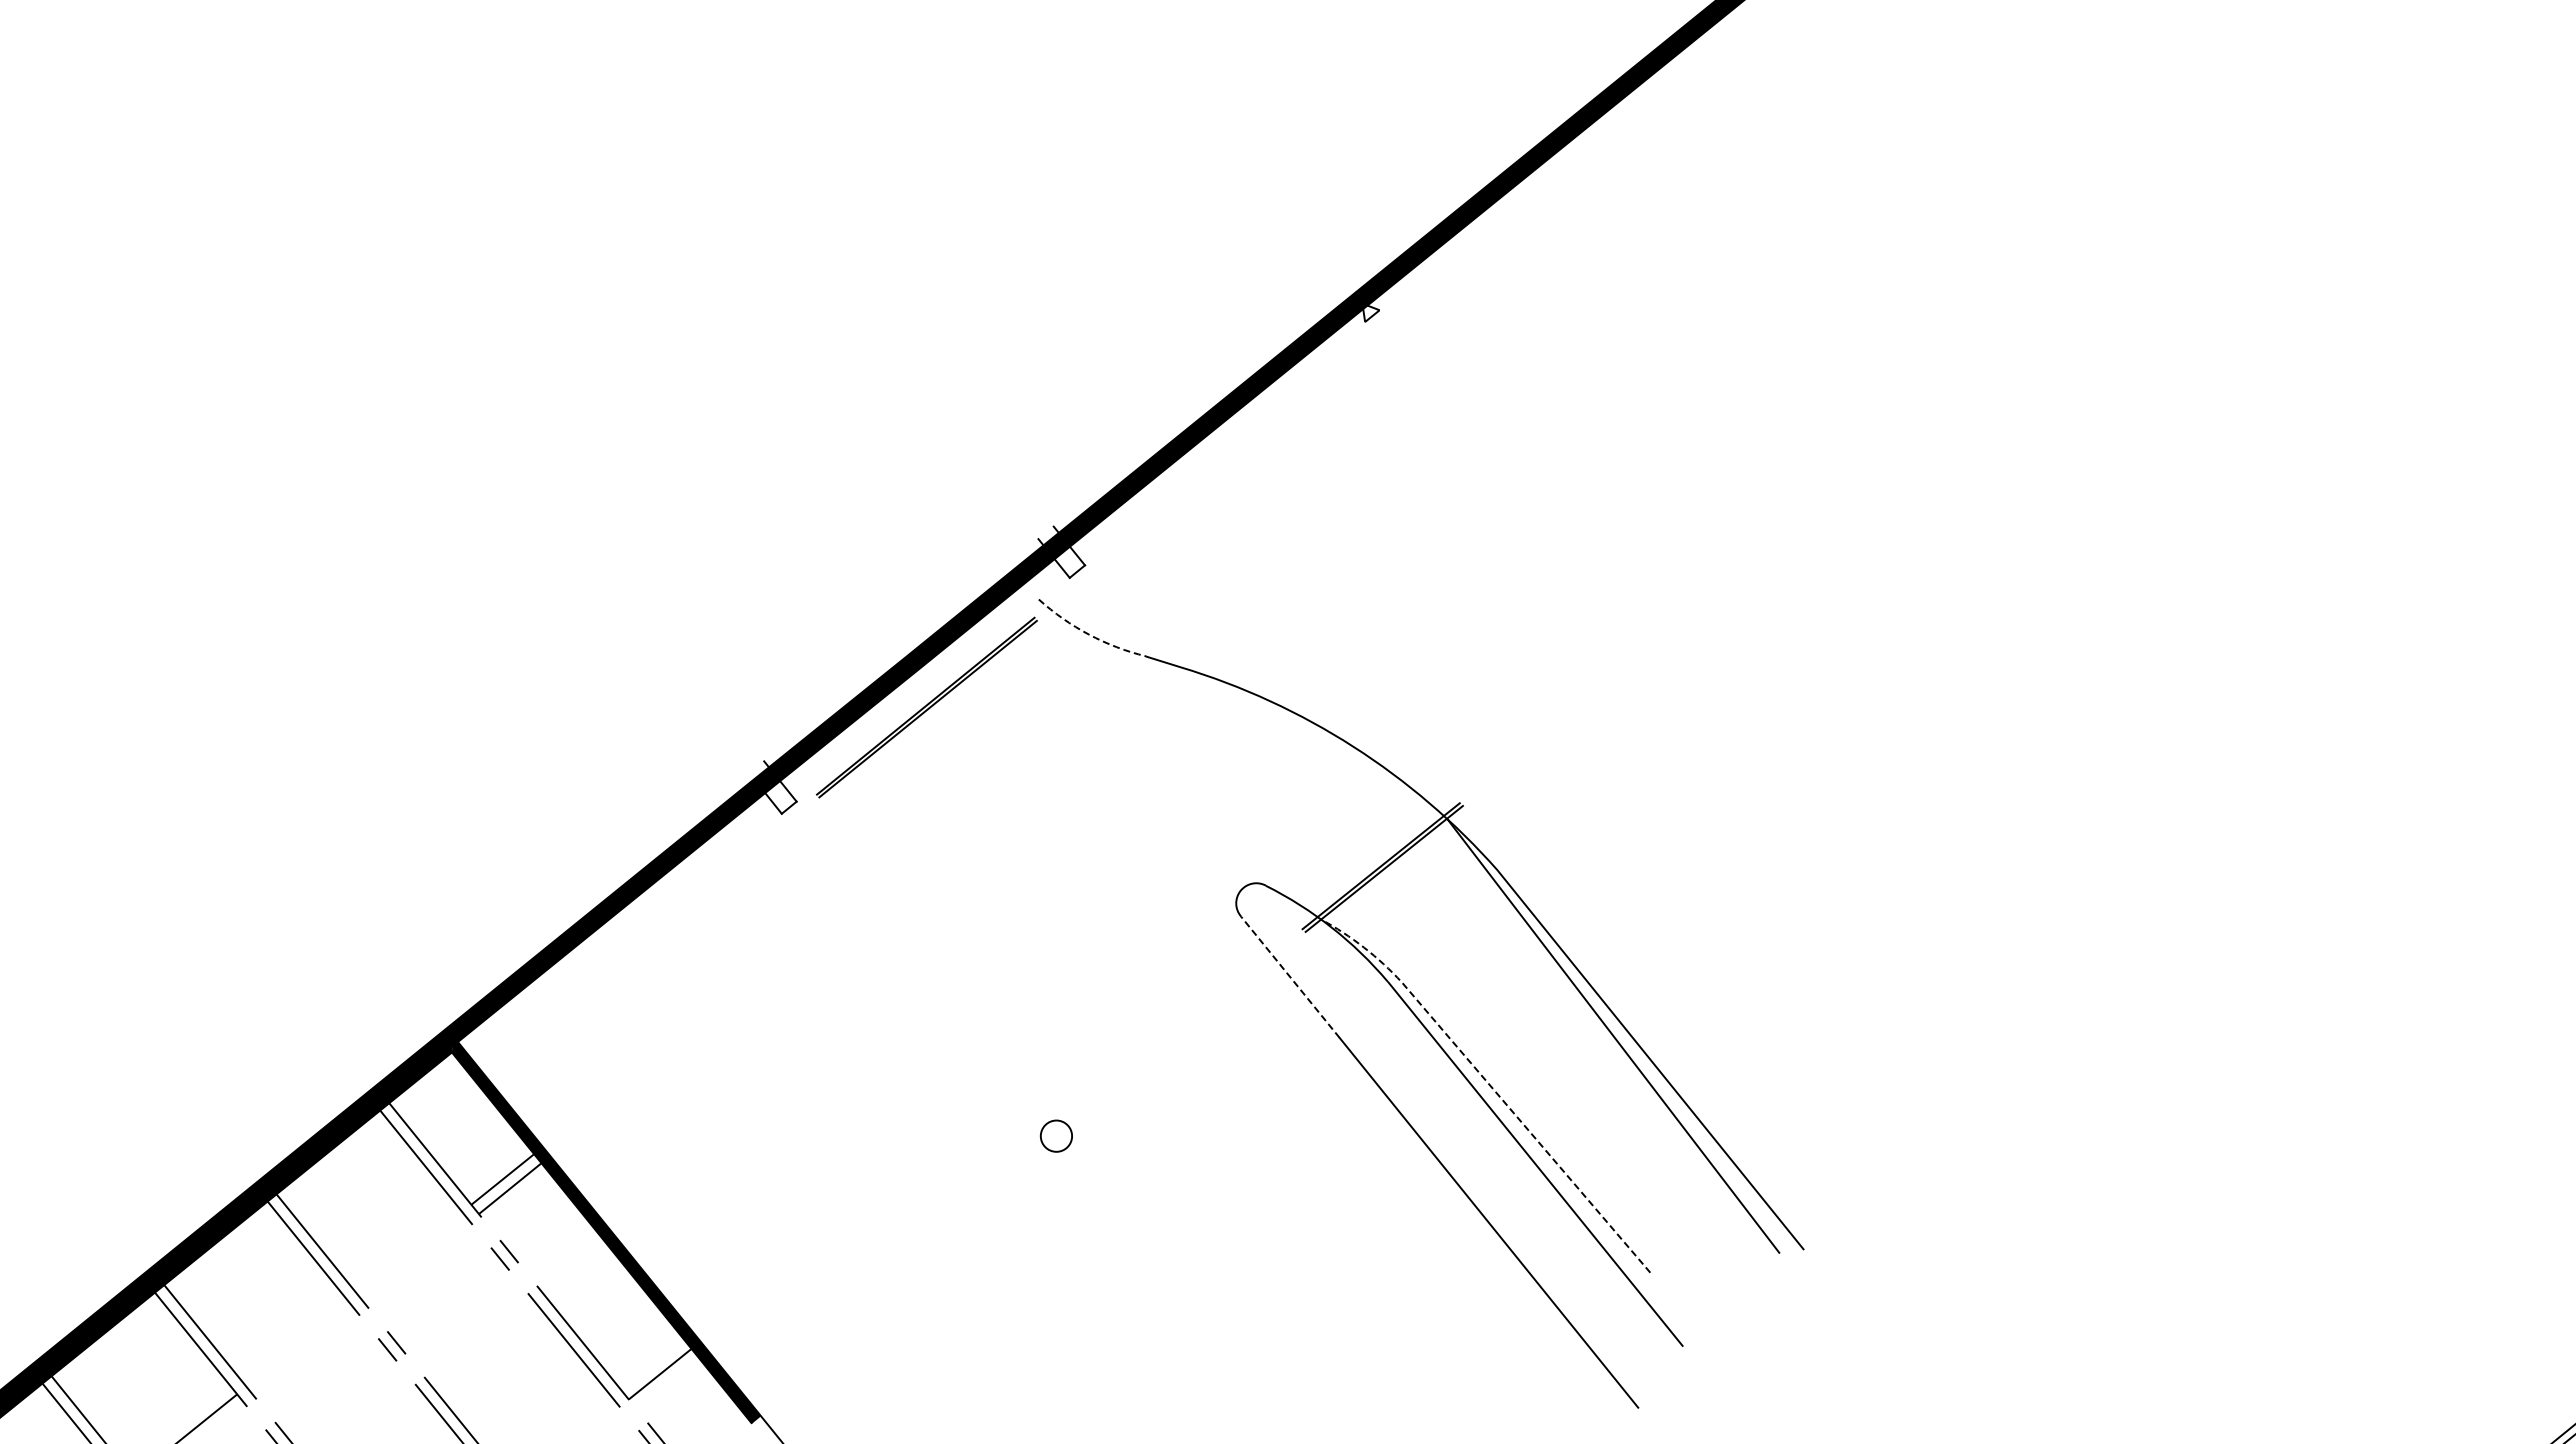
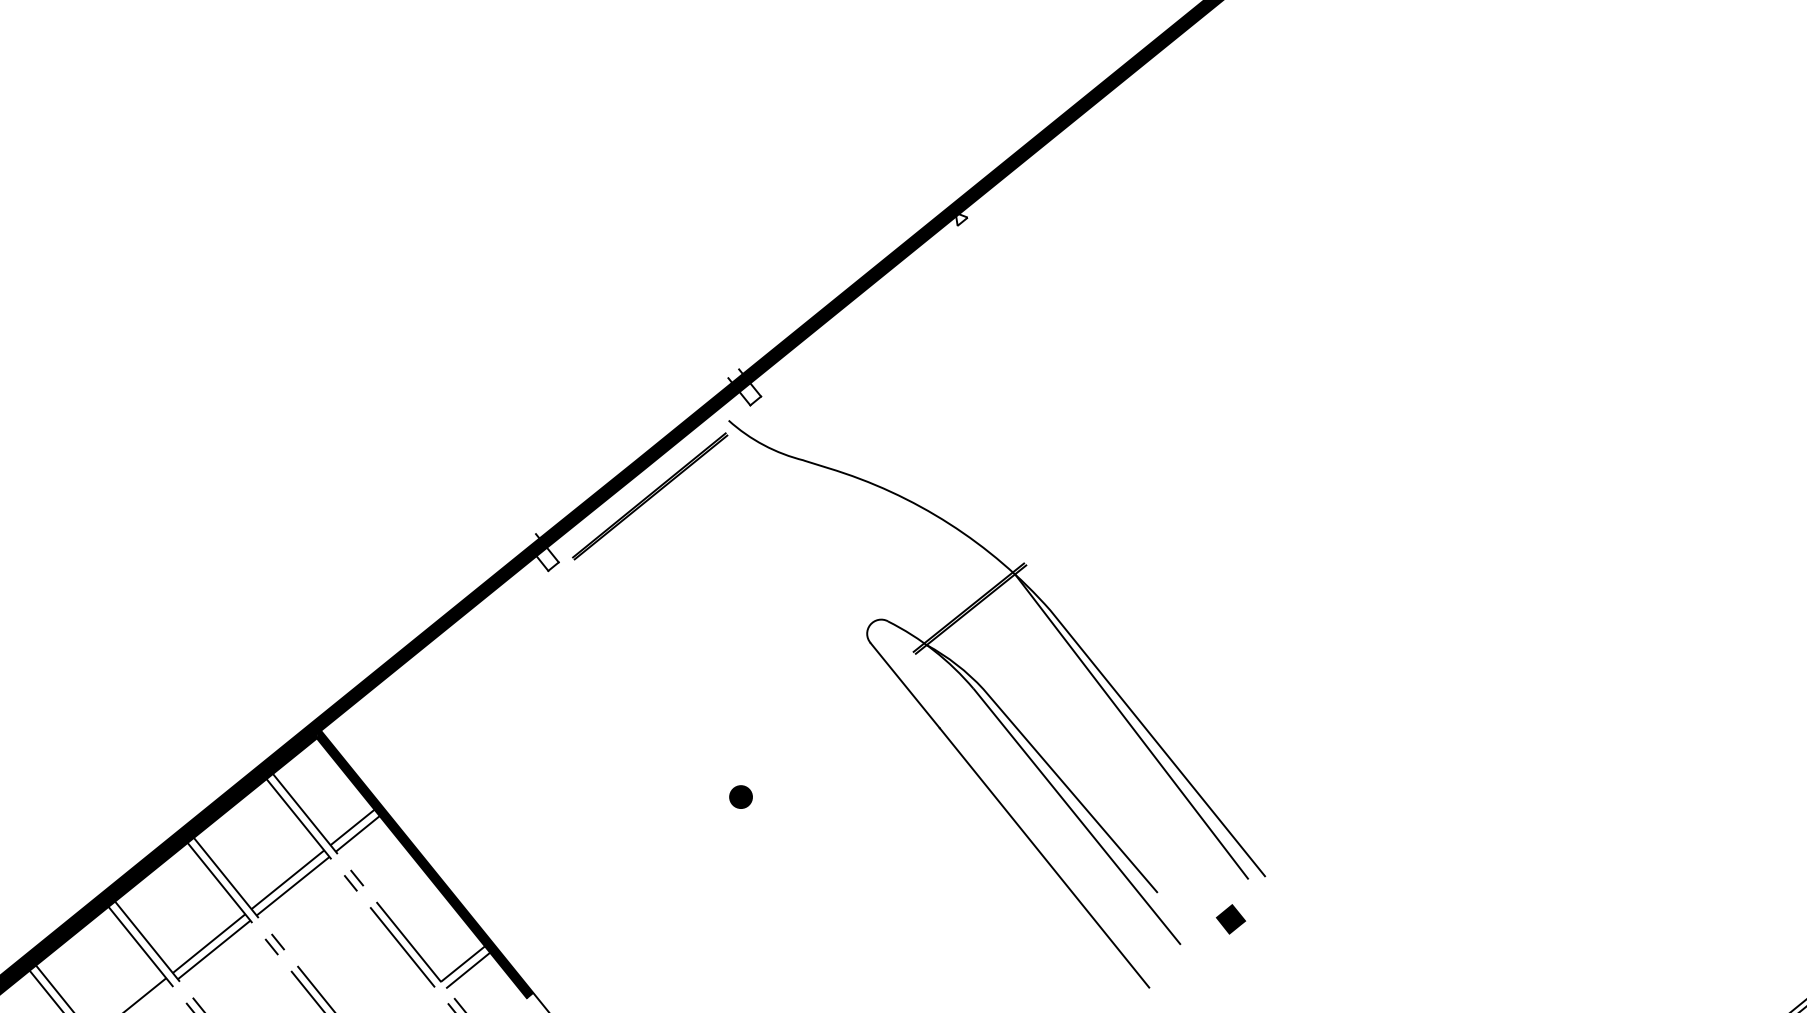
arc: (1089, 634) -> (764, 445), dashed -> solid
line: (1290, 976) -> (905, 685), dashed -> solid
line: (1489, 1084) -> (1044, 760), dashed -> solid
fill: (1056, 1135) -> (741, 796), added
line: (410, 1253) -> (287, 879), added
line: (417, 1262) -> (292, 885), added
part: (1754, 1310) -> (1230, 919), added
line: (297, 1344) -> (208, 943), added
line: (305, 1353) -> (214, 949), added
line: (667, 1383) -> (468, 970), added

